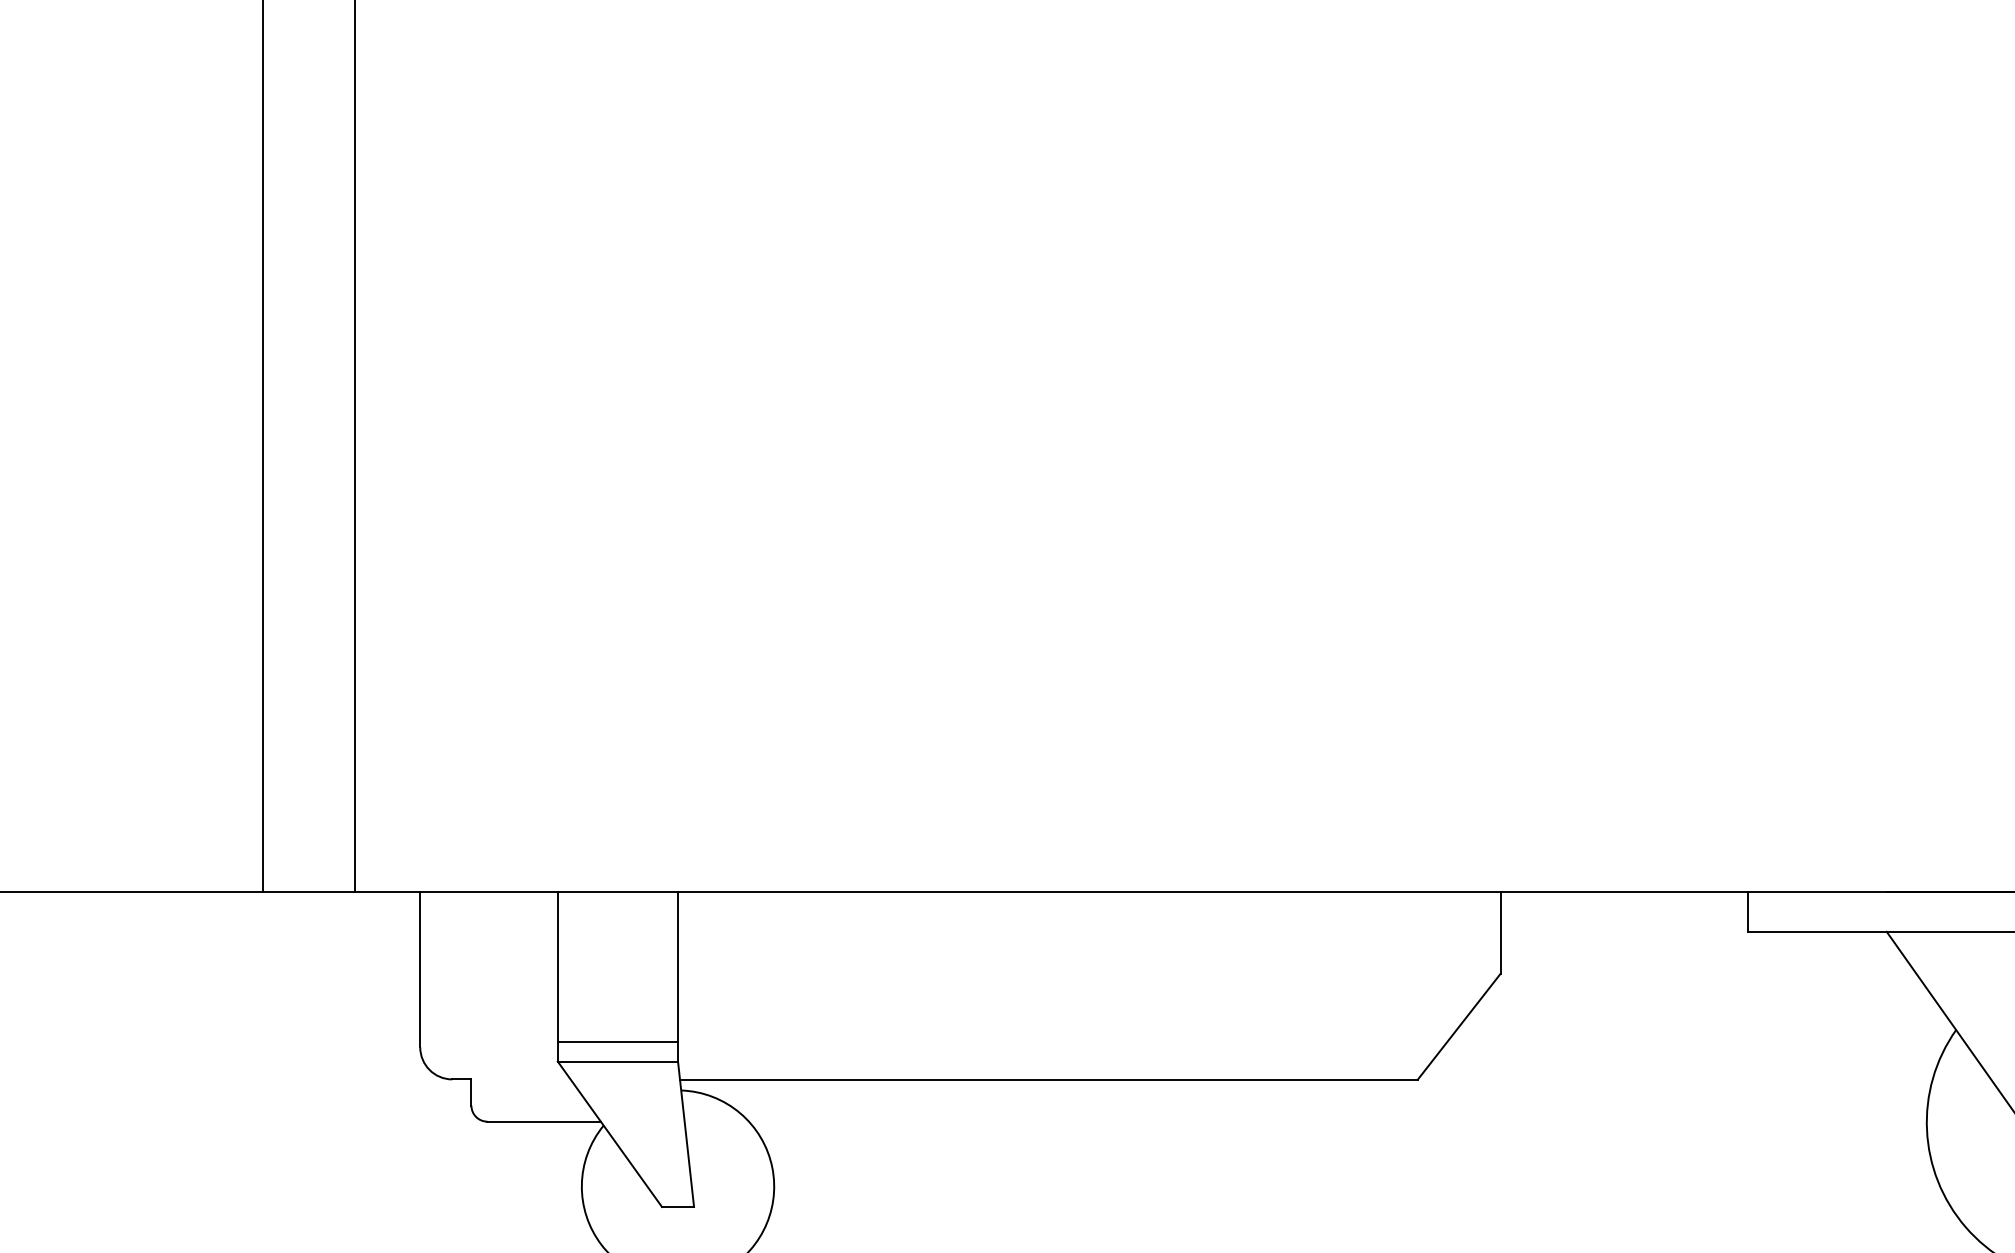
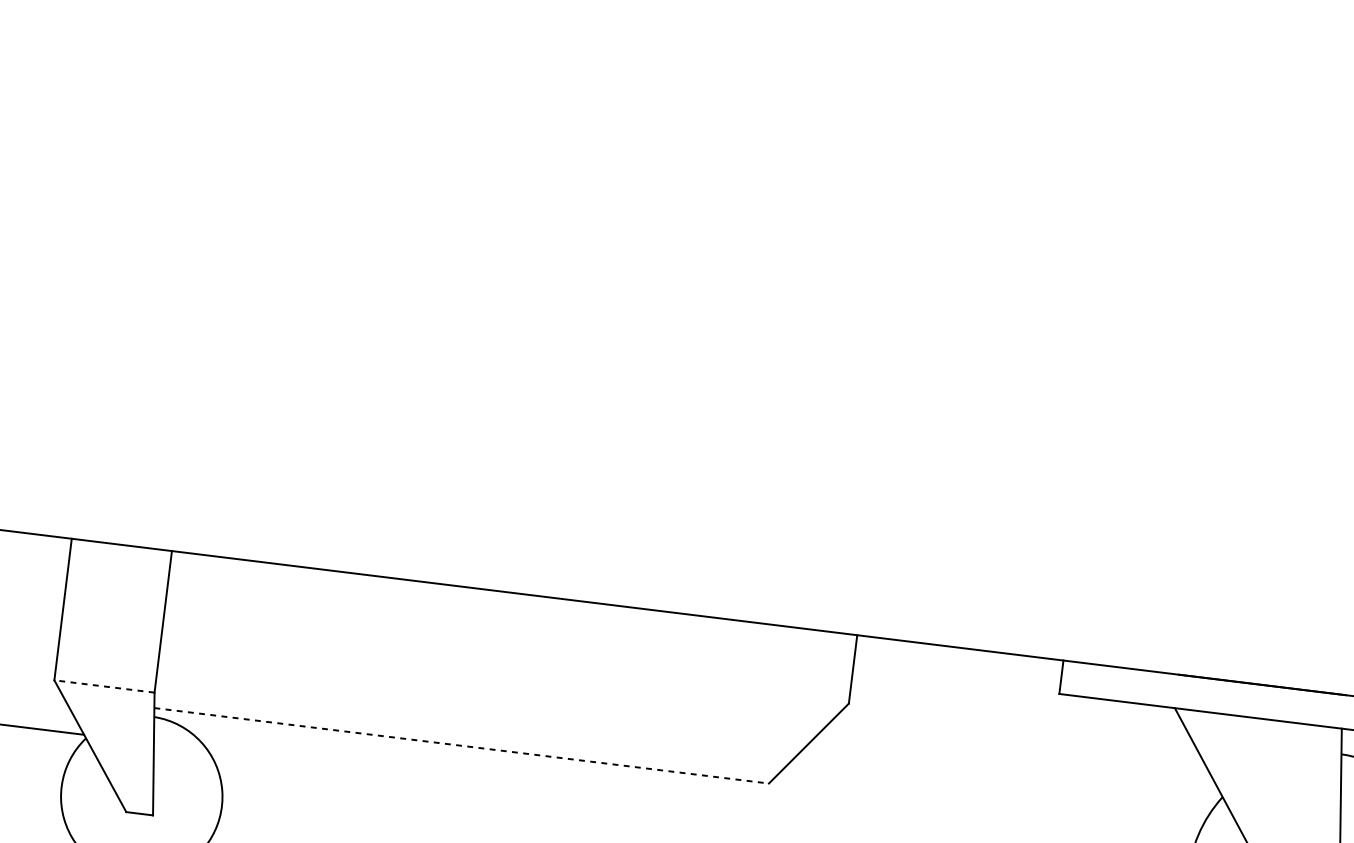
line: (617, 1042) -> (106, 670), removed
line: (617, 1061) -> (104, 686), solid -> dashed
line: (1048, 1079) -> (461, 745), solid -> dashed

